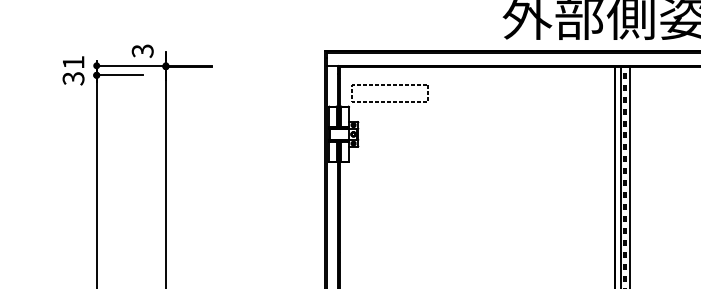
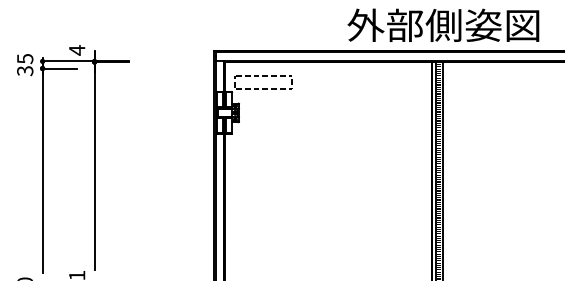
text: (143, 51) -> (77, 50), 3 -> 4
text: (73, 63) -> (25, 59), 31 -> 35

